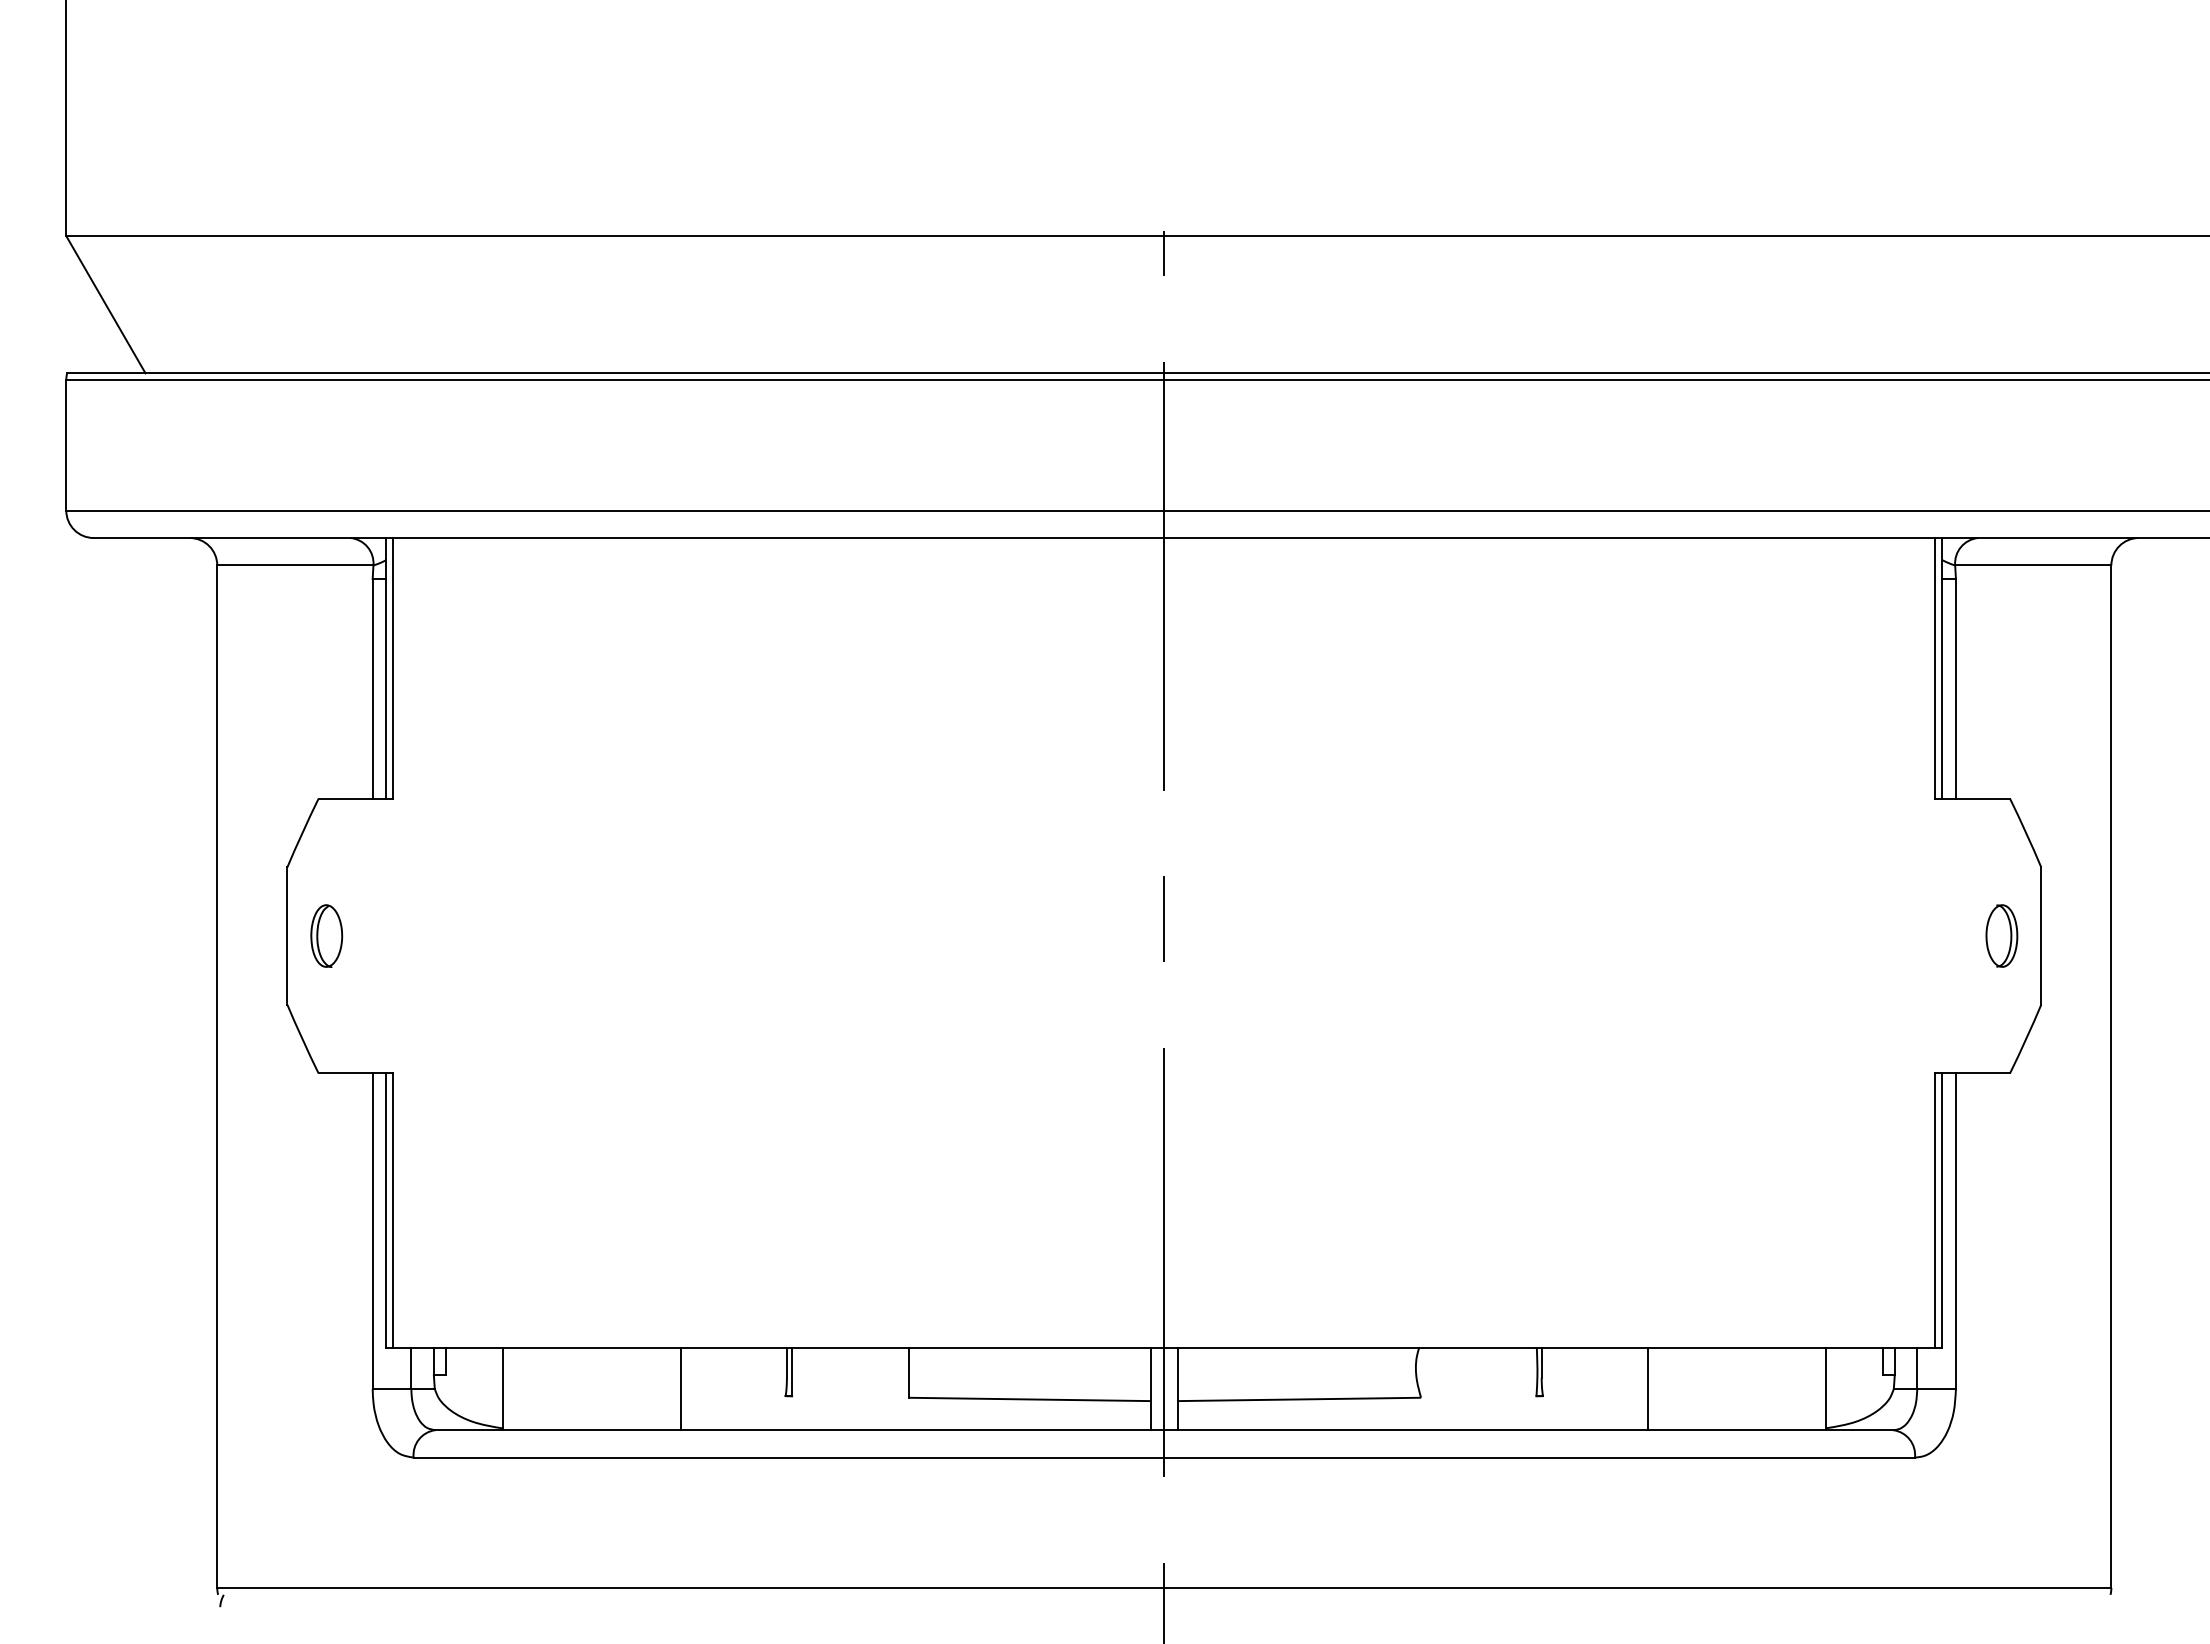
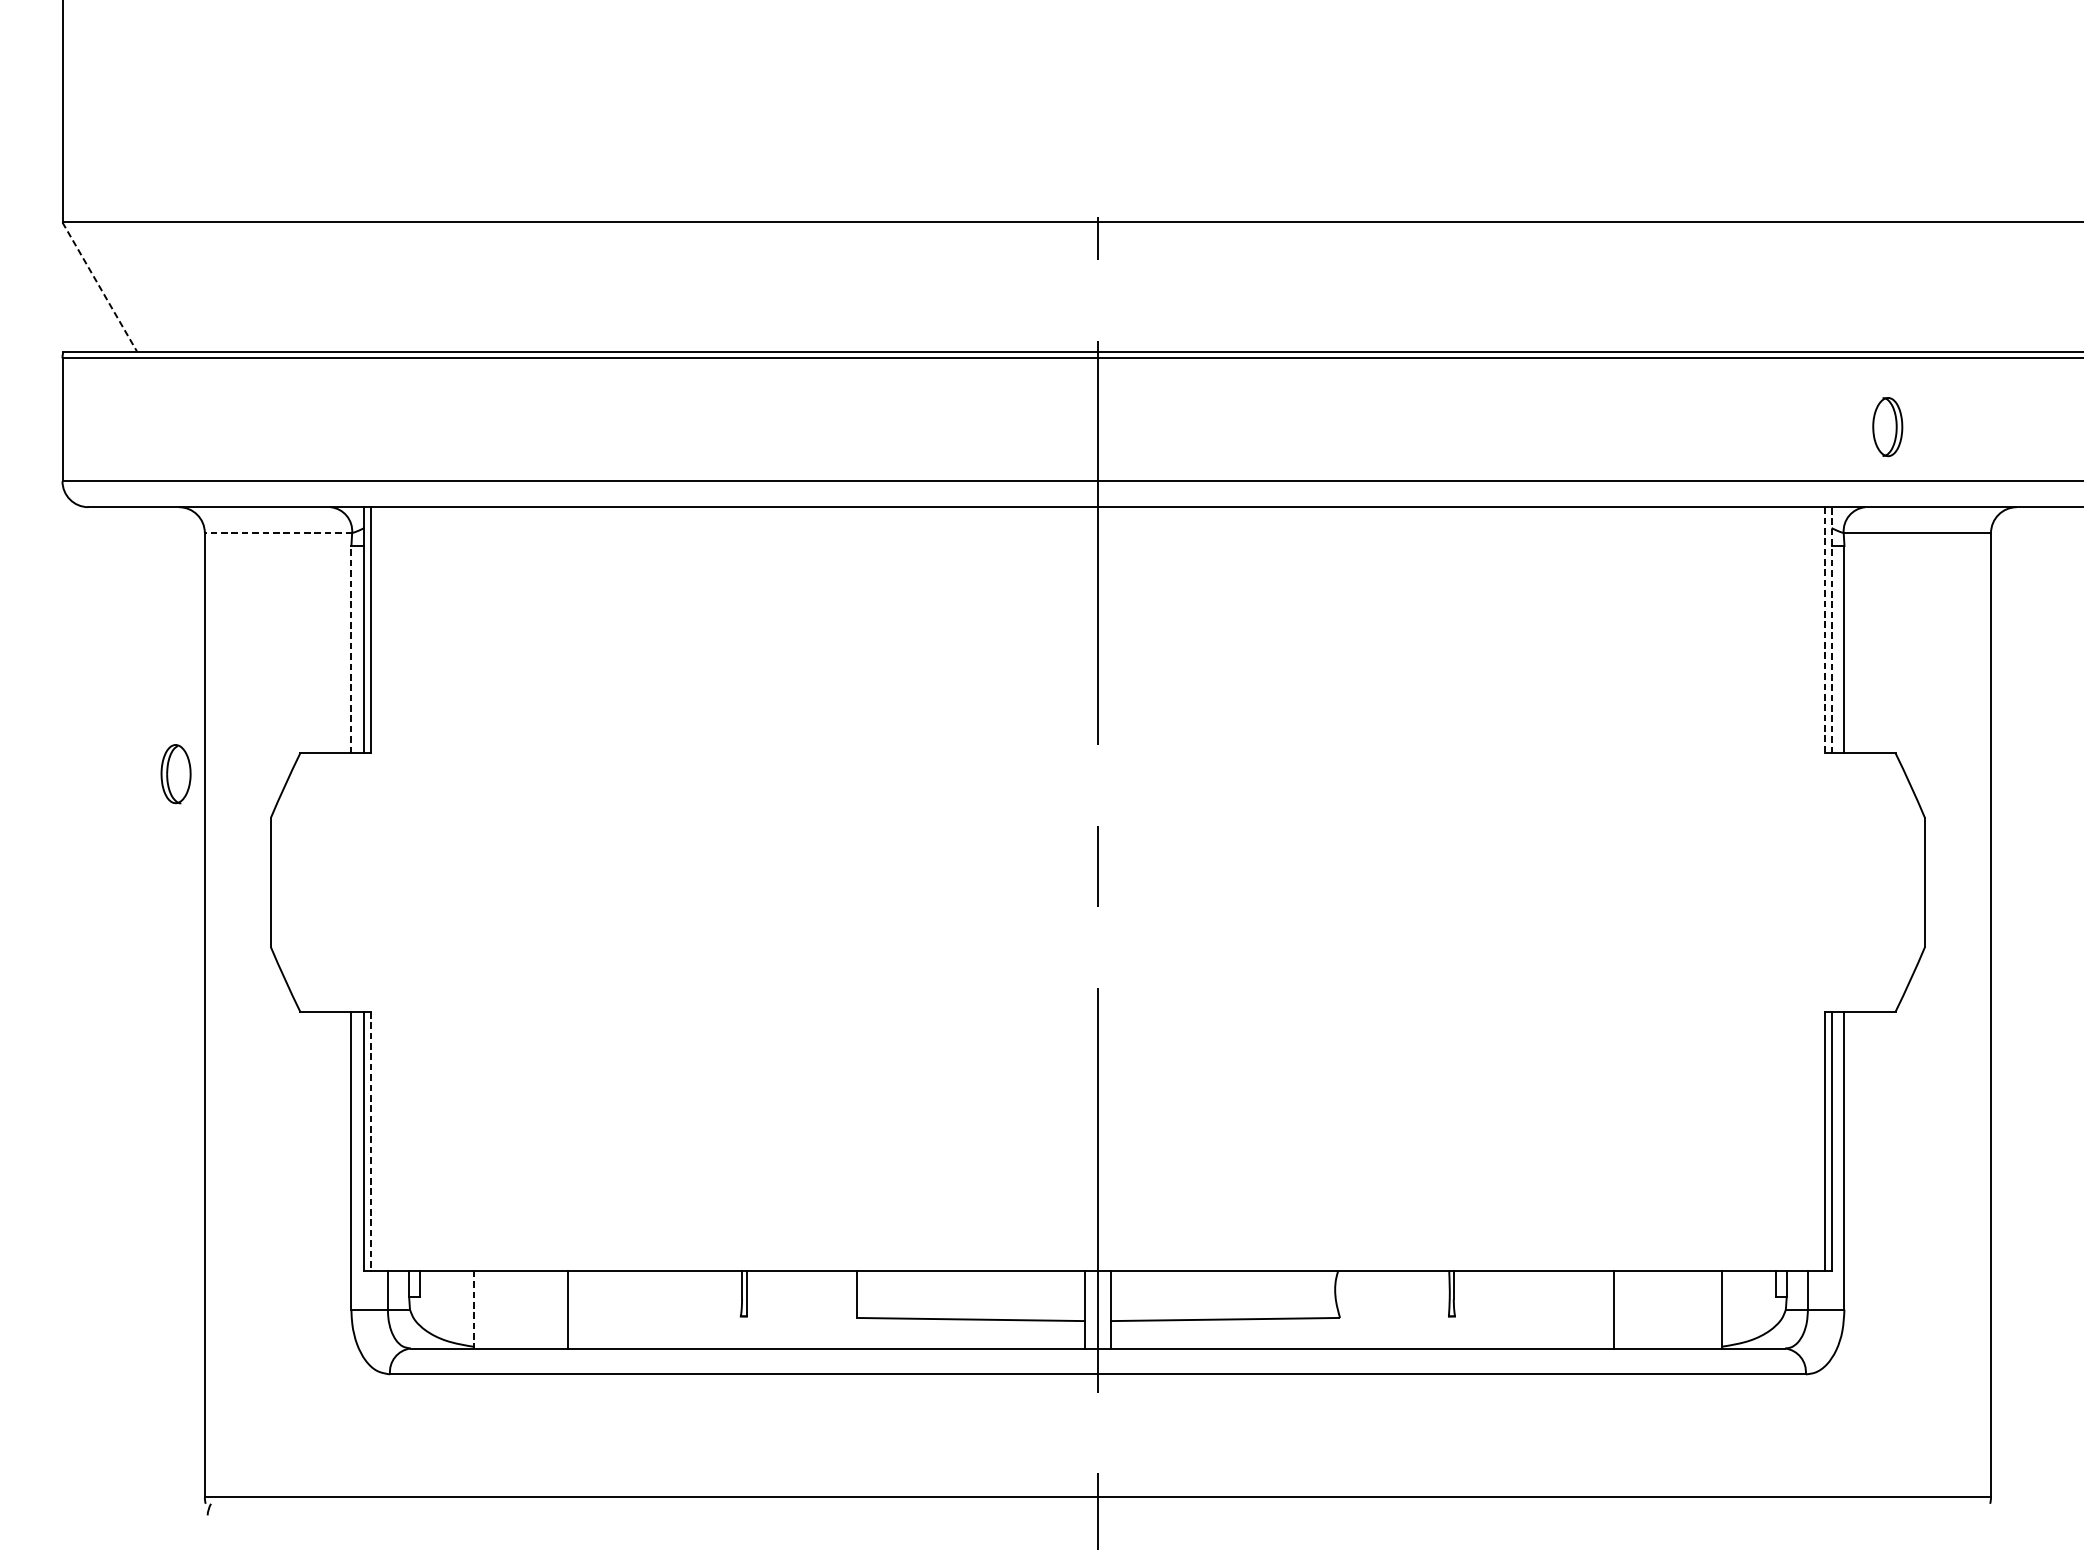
line: (106, 305) -> (100, 287), solid -> dashed
line: (294, 565) -> (277, 533), solid -> dashed
line: (1942, 667) -> (1831, 629), solid -> dashed
line: (1935, 668) -> (1825, 630), solid -> dashed
line: (372, 689) -> (351, 650), solid -> dashed
part: (326, 935) -> (175, 773), moved
part: (2001, 935) -> (1887, 426), moved
line: (393, 1211) -> (371, 1142), solid -> dashed
line: (680, 1388) -> (567, 1309), moved
line: (1647, 1388) -> (1613, 1309), moved
line: (502, 1389) -> (473, 1310), solid -> dashed

